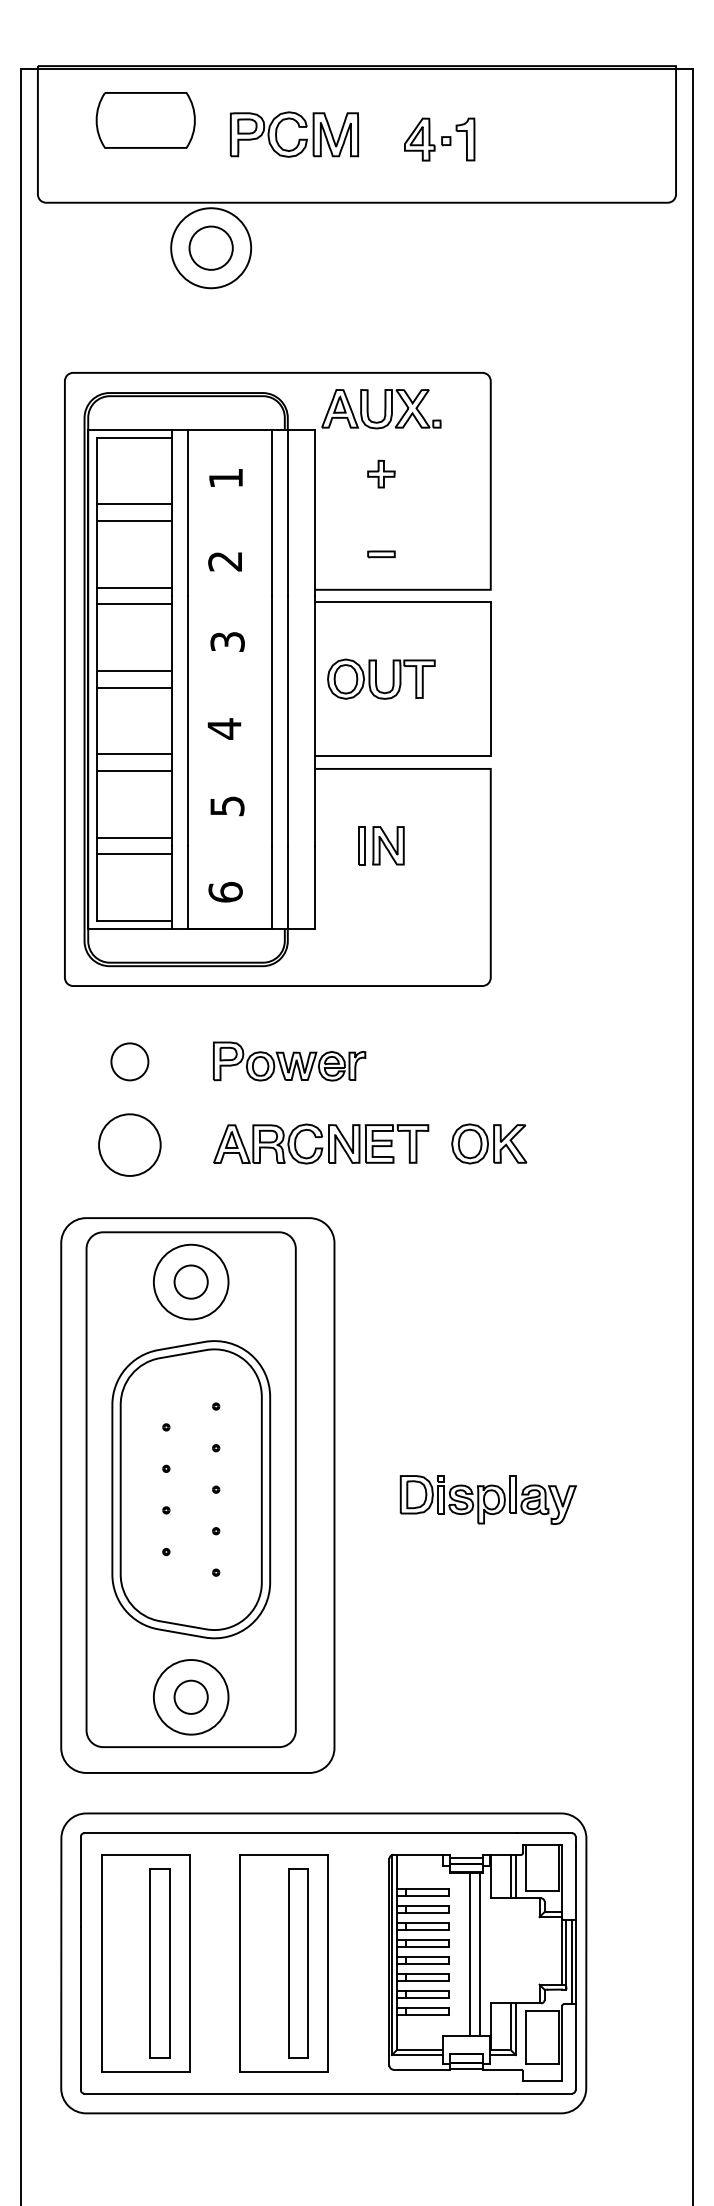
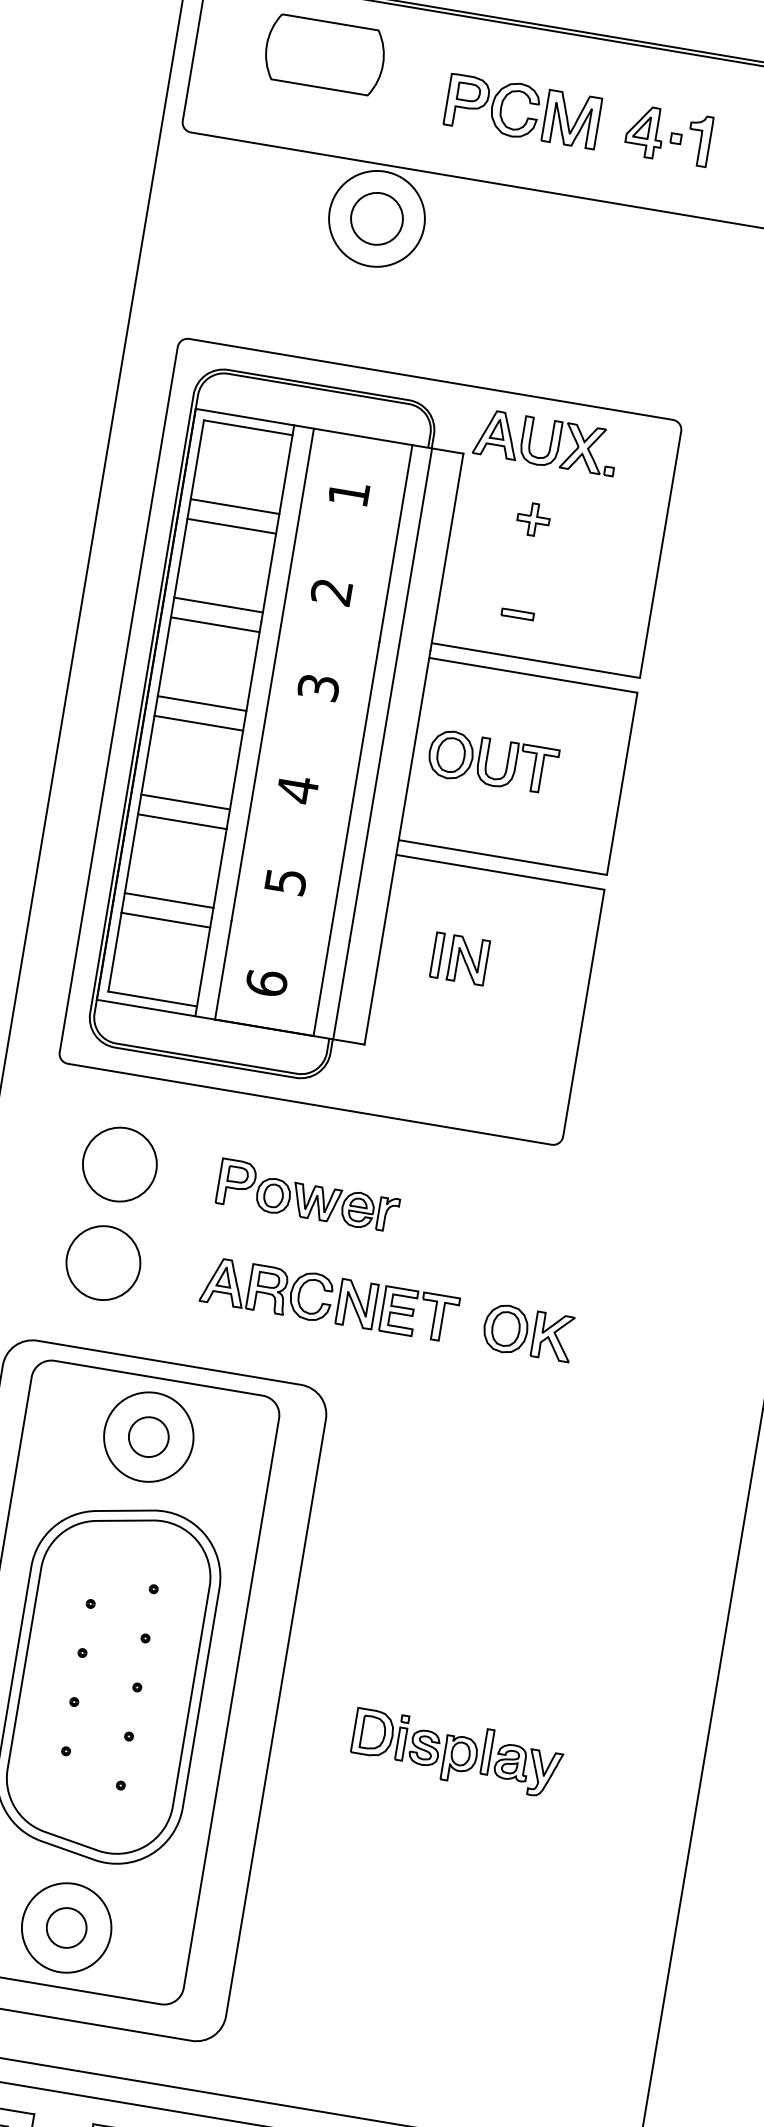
part: (299, 138) -> (528, 116), moved
circle: (129, 1061) -> (119, 1164), size x1.67

